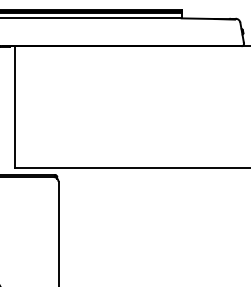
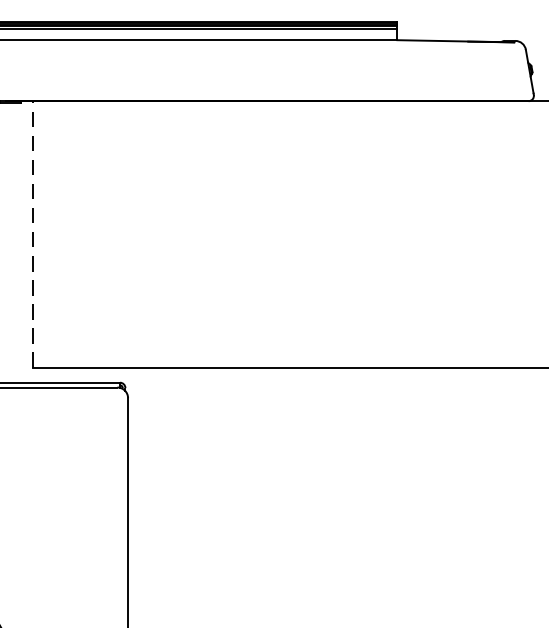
line: (14, 107) -> (31, 235), solid -> dashed

